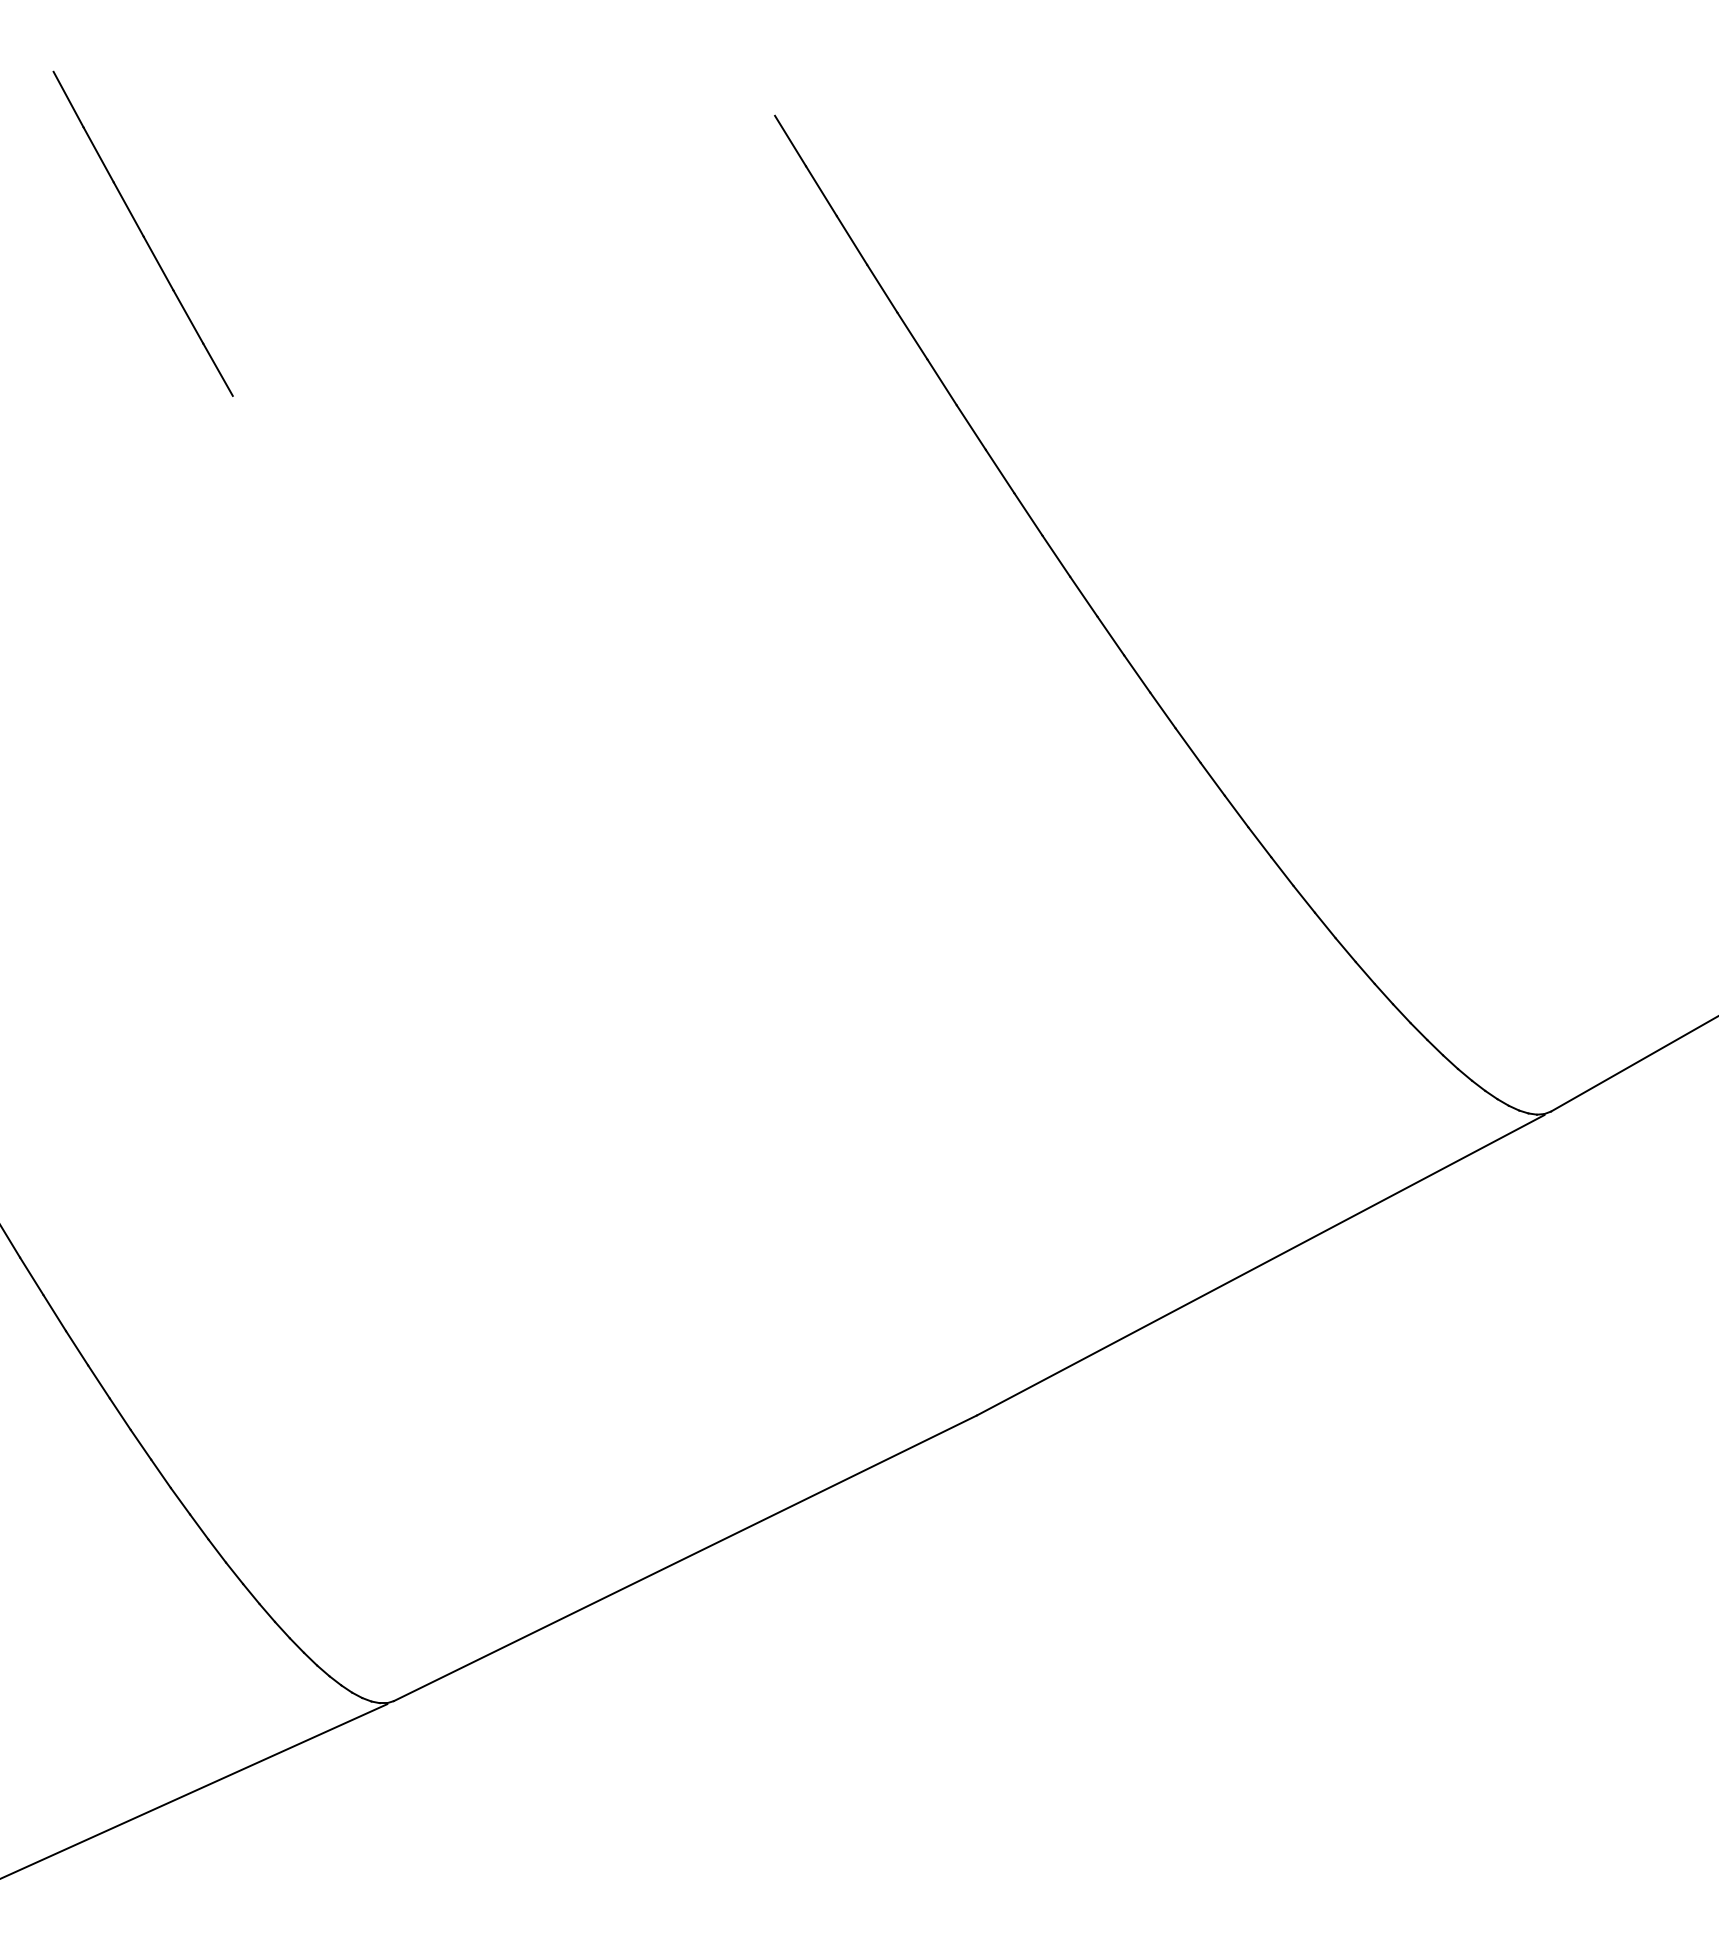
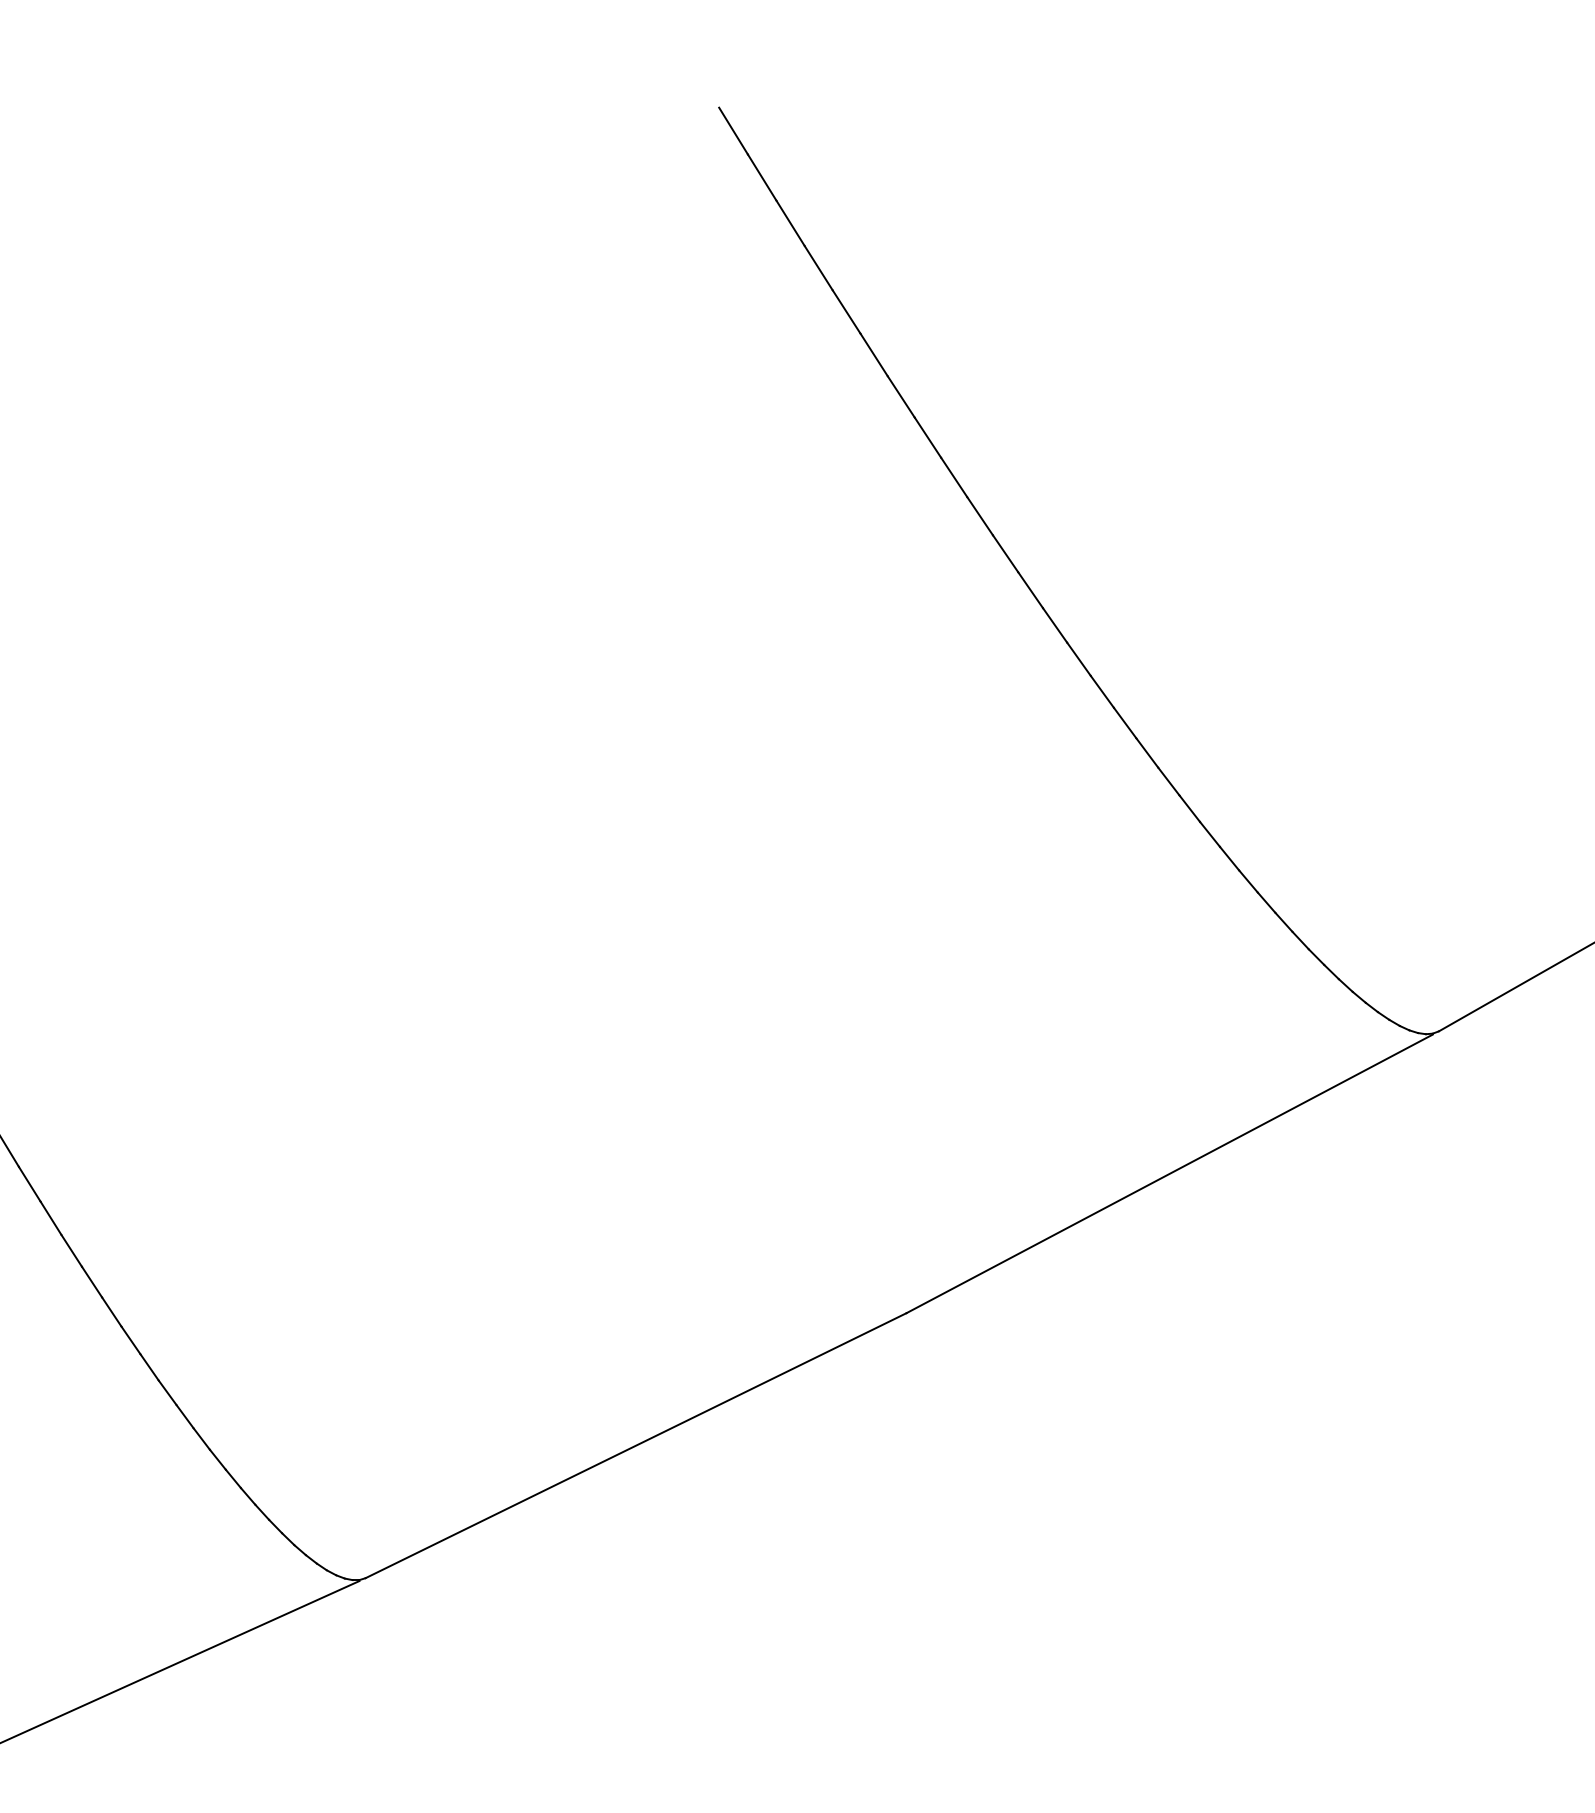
part: (142, 233) -> (132, 216), removed

